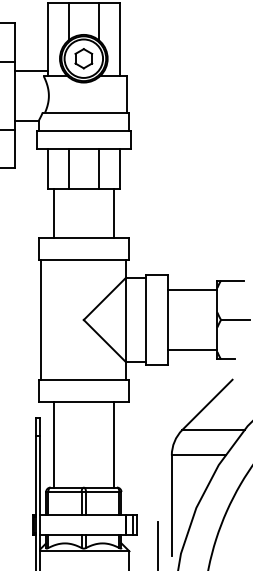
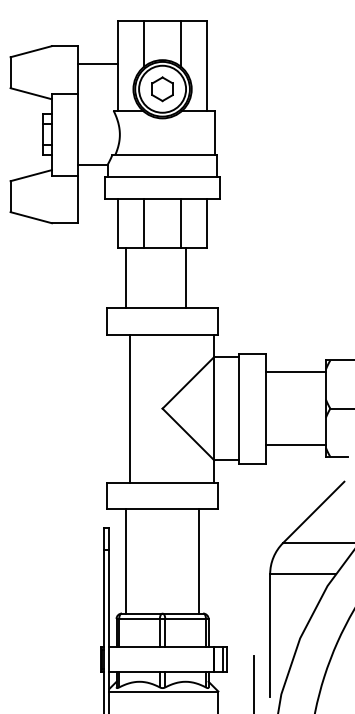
line: (31, 71) -> (98, 63), moved
line: (113, 212) -> (185, 277), moved
line: (41, 319) -> (129, 408), moved

